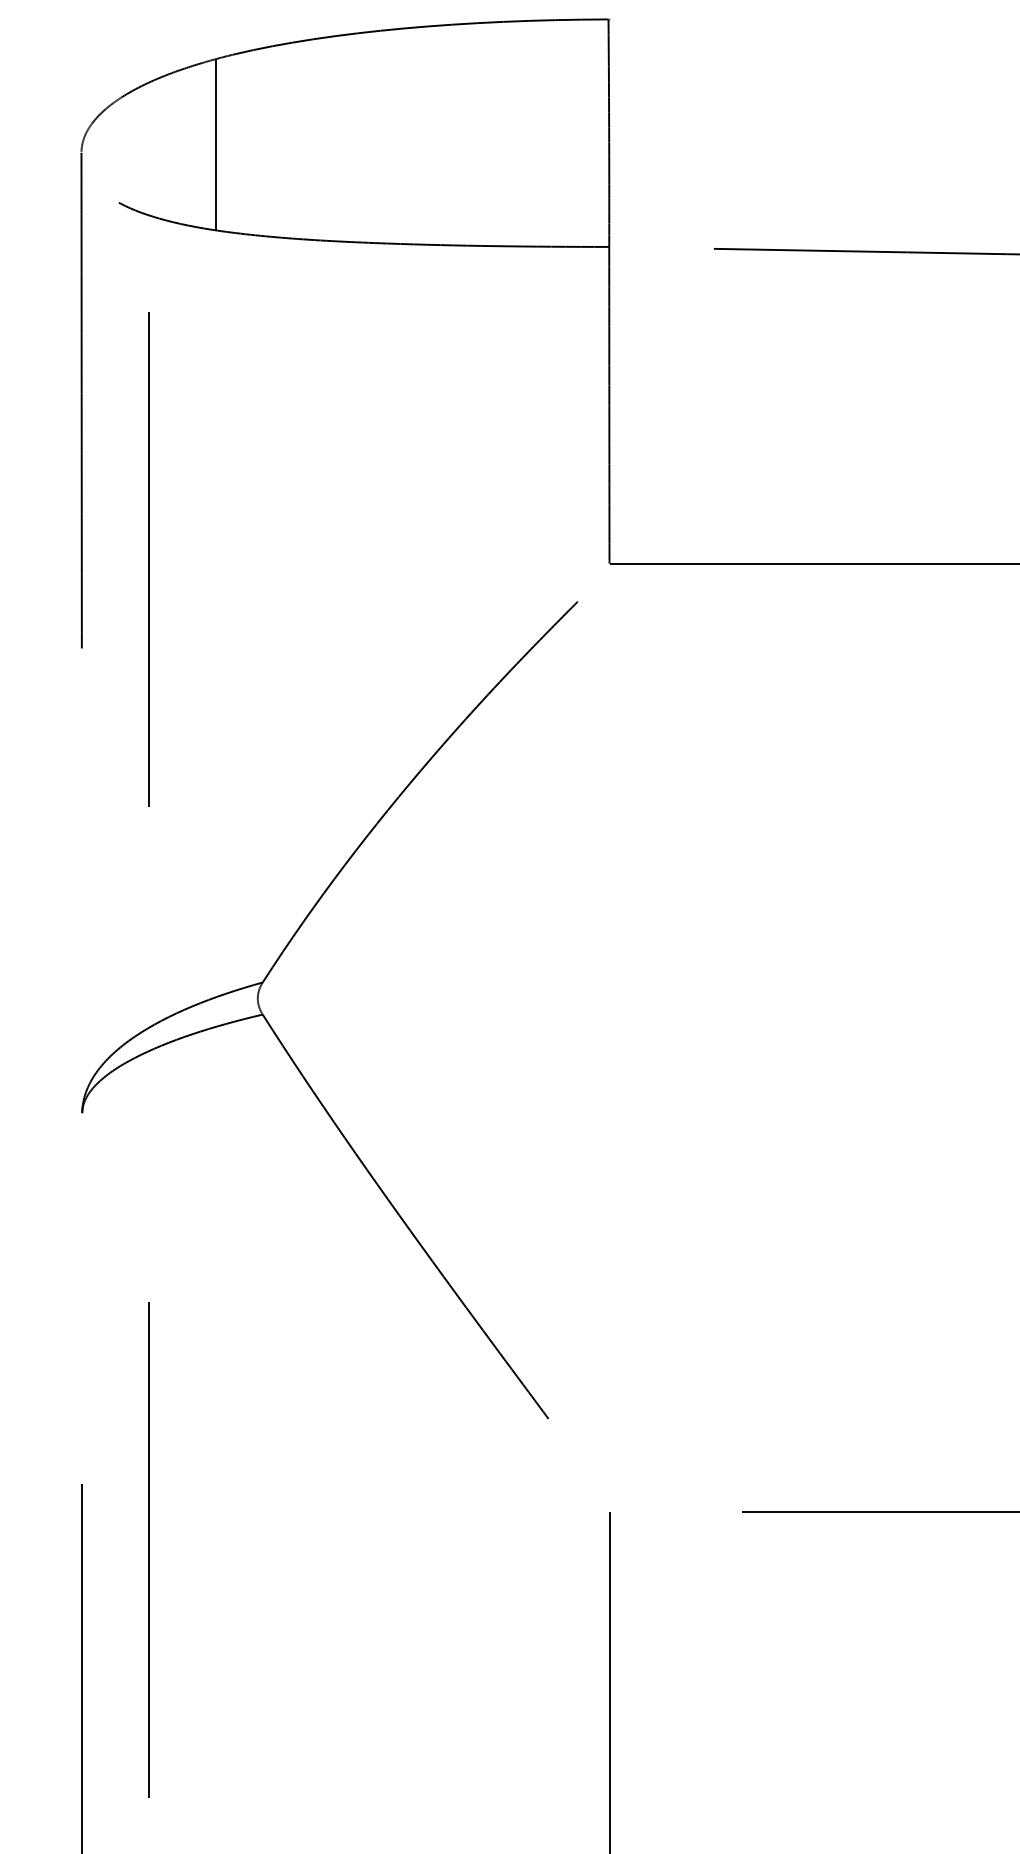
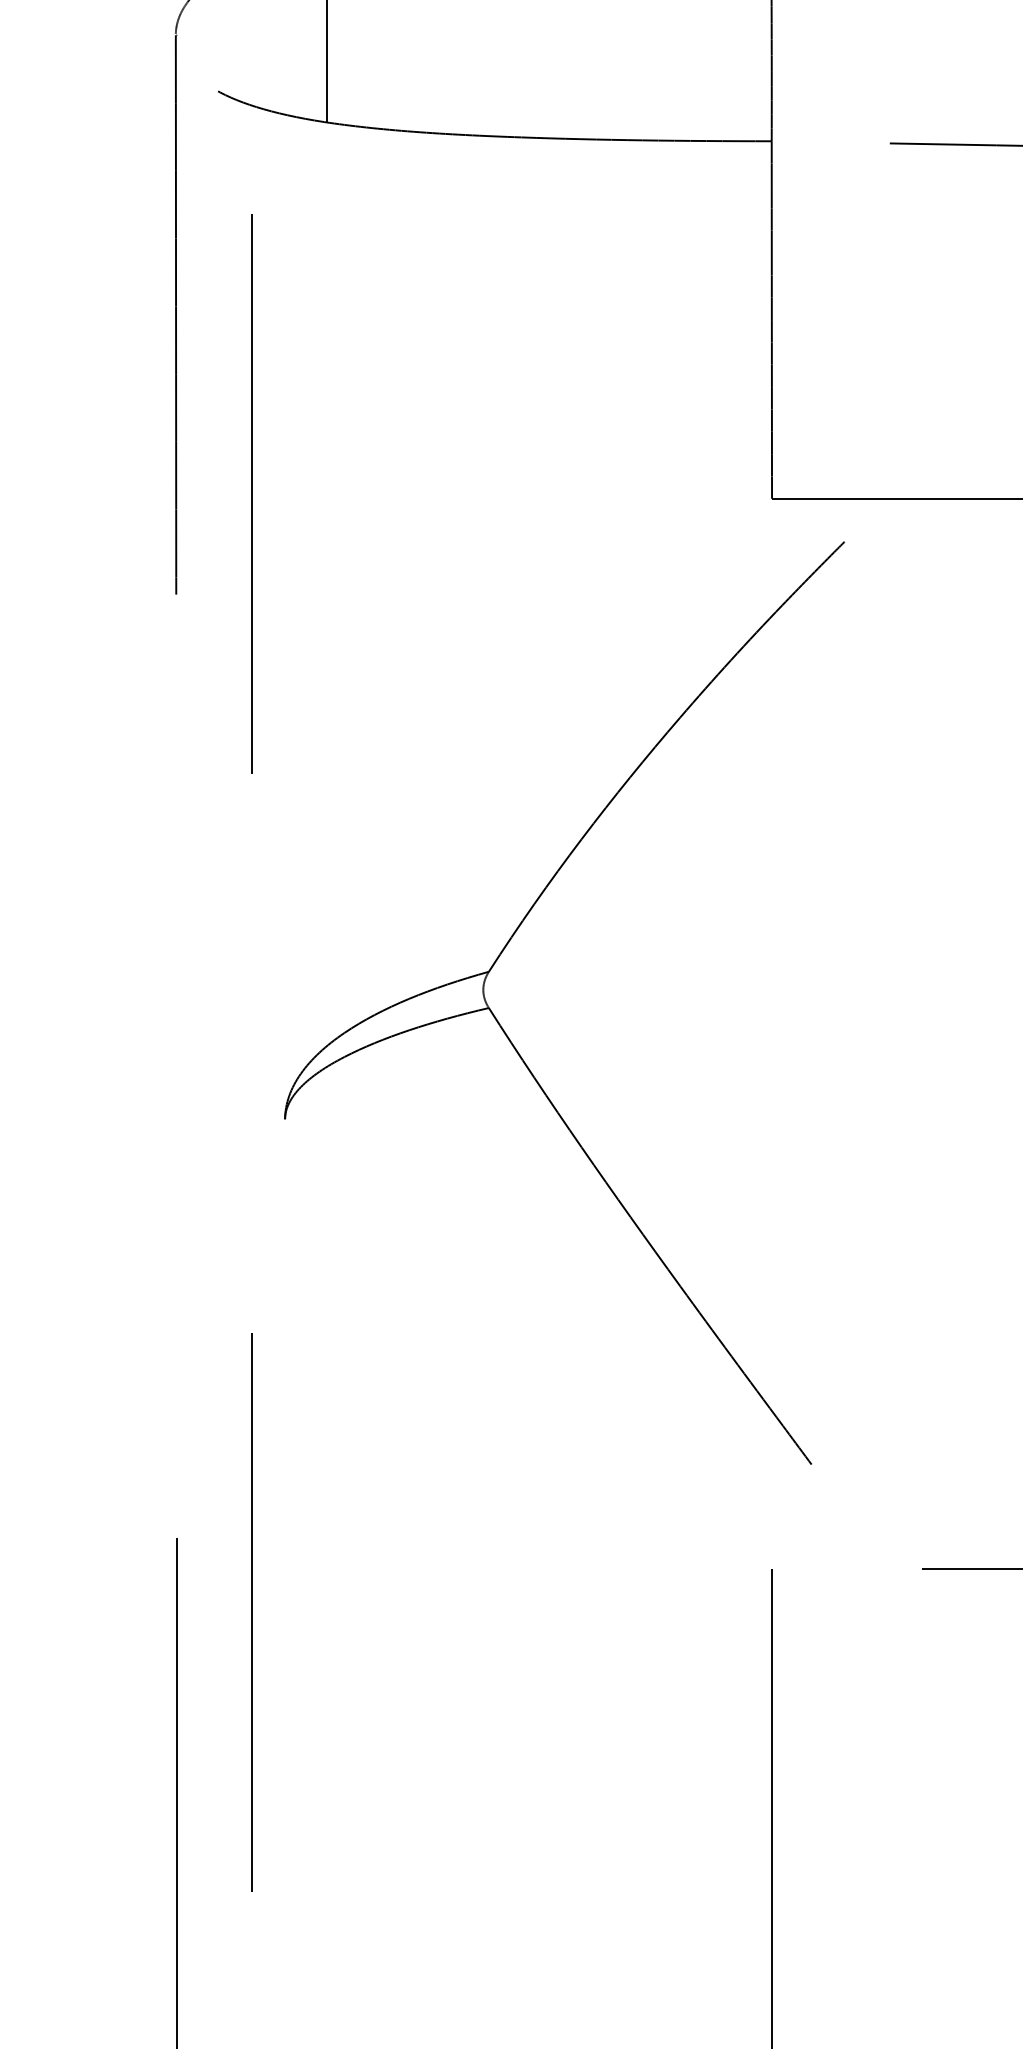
part: (281, 1041) -> (510, 1038), moved

